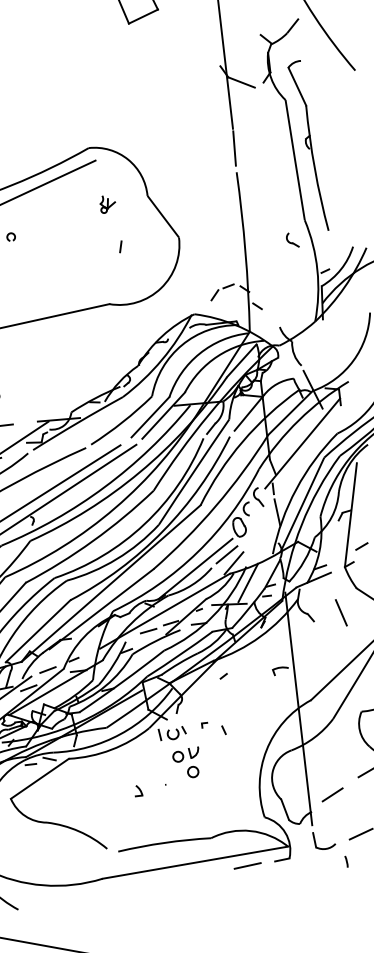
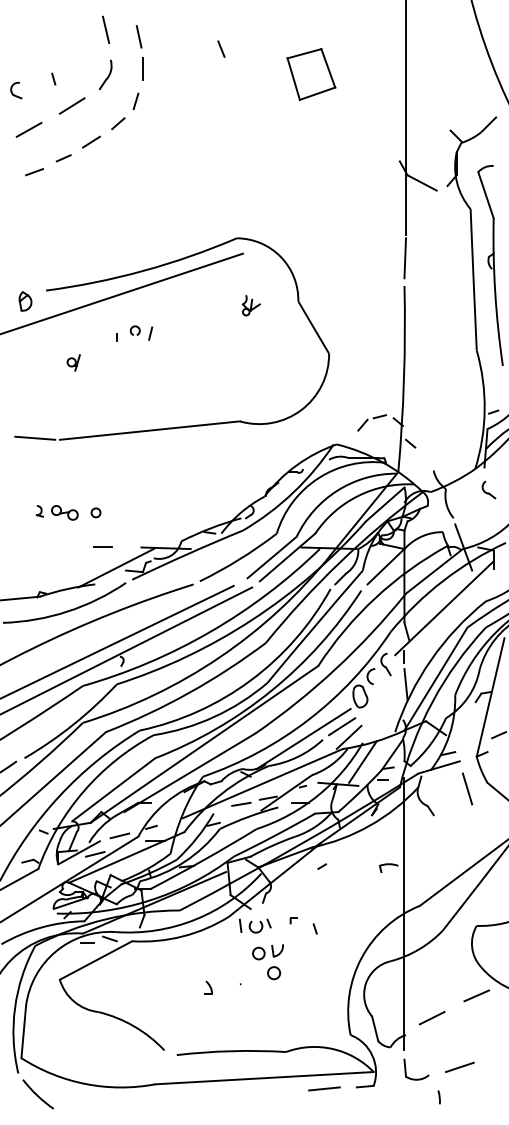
part: (292, 239) -> (488, 489), moved
line: (120, 246) -> (150, 333), moved
line: (341, 612) -> (467, 788), moved

